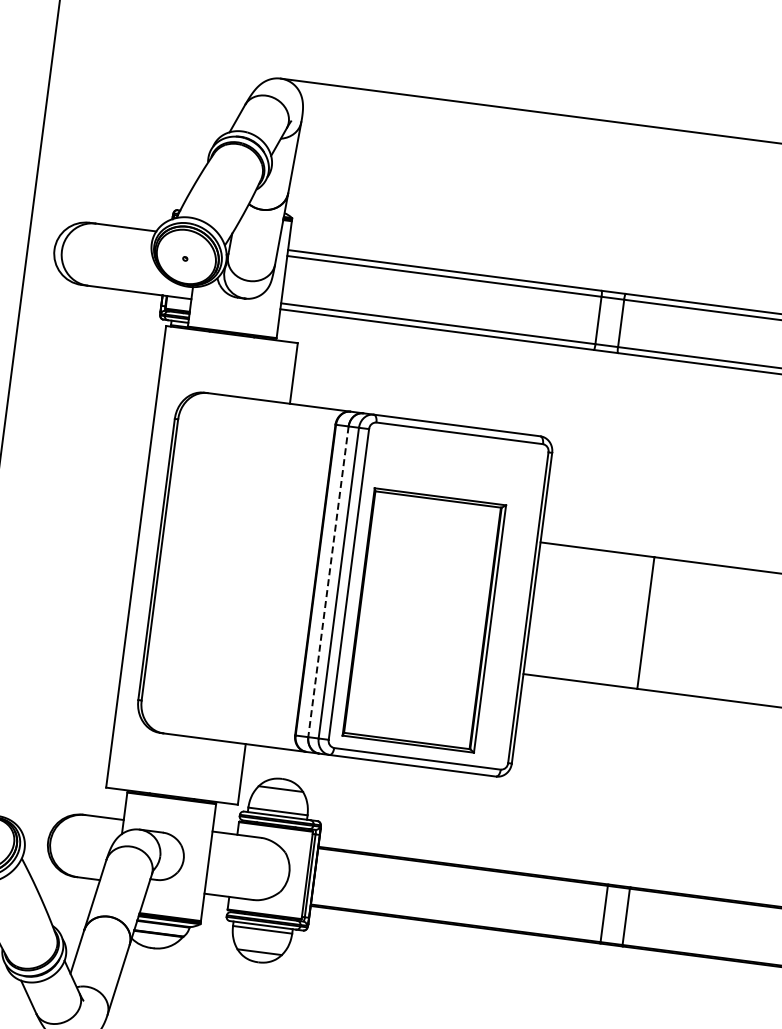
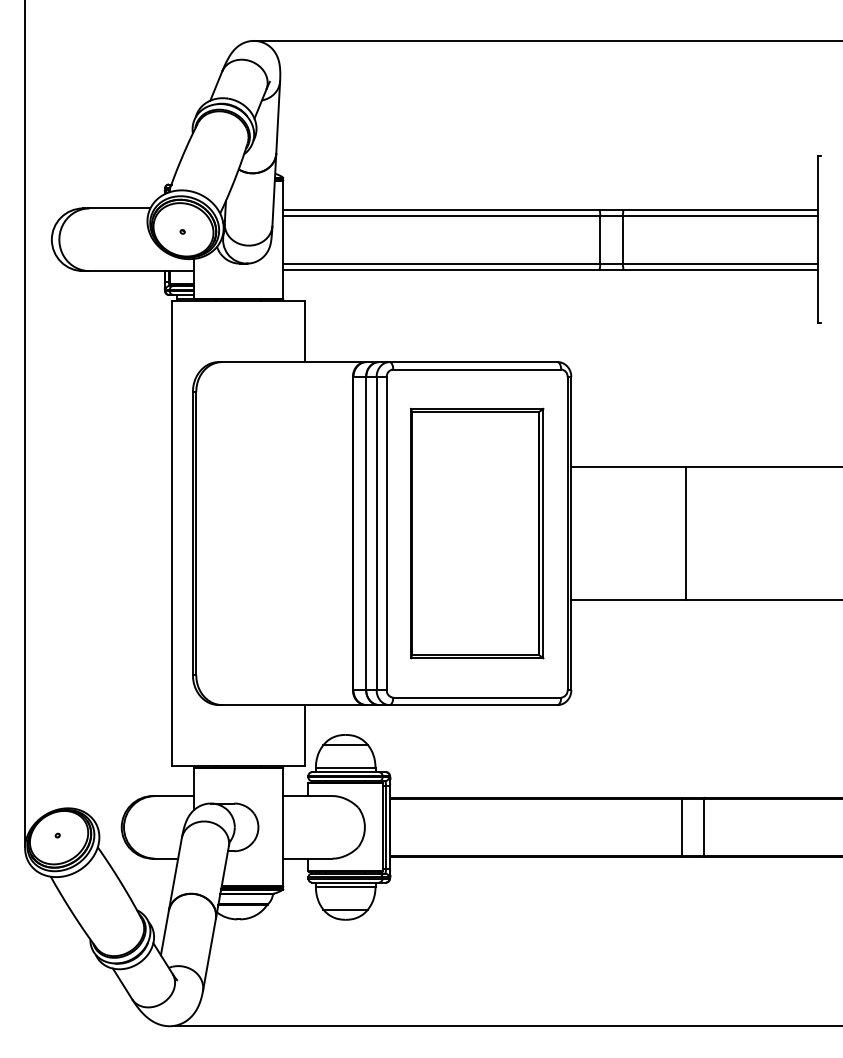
line: (328, 581) -> (366, 533), dashed -> solid
part: (424, 620) -> (477, 533), moved

